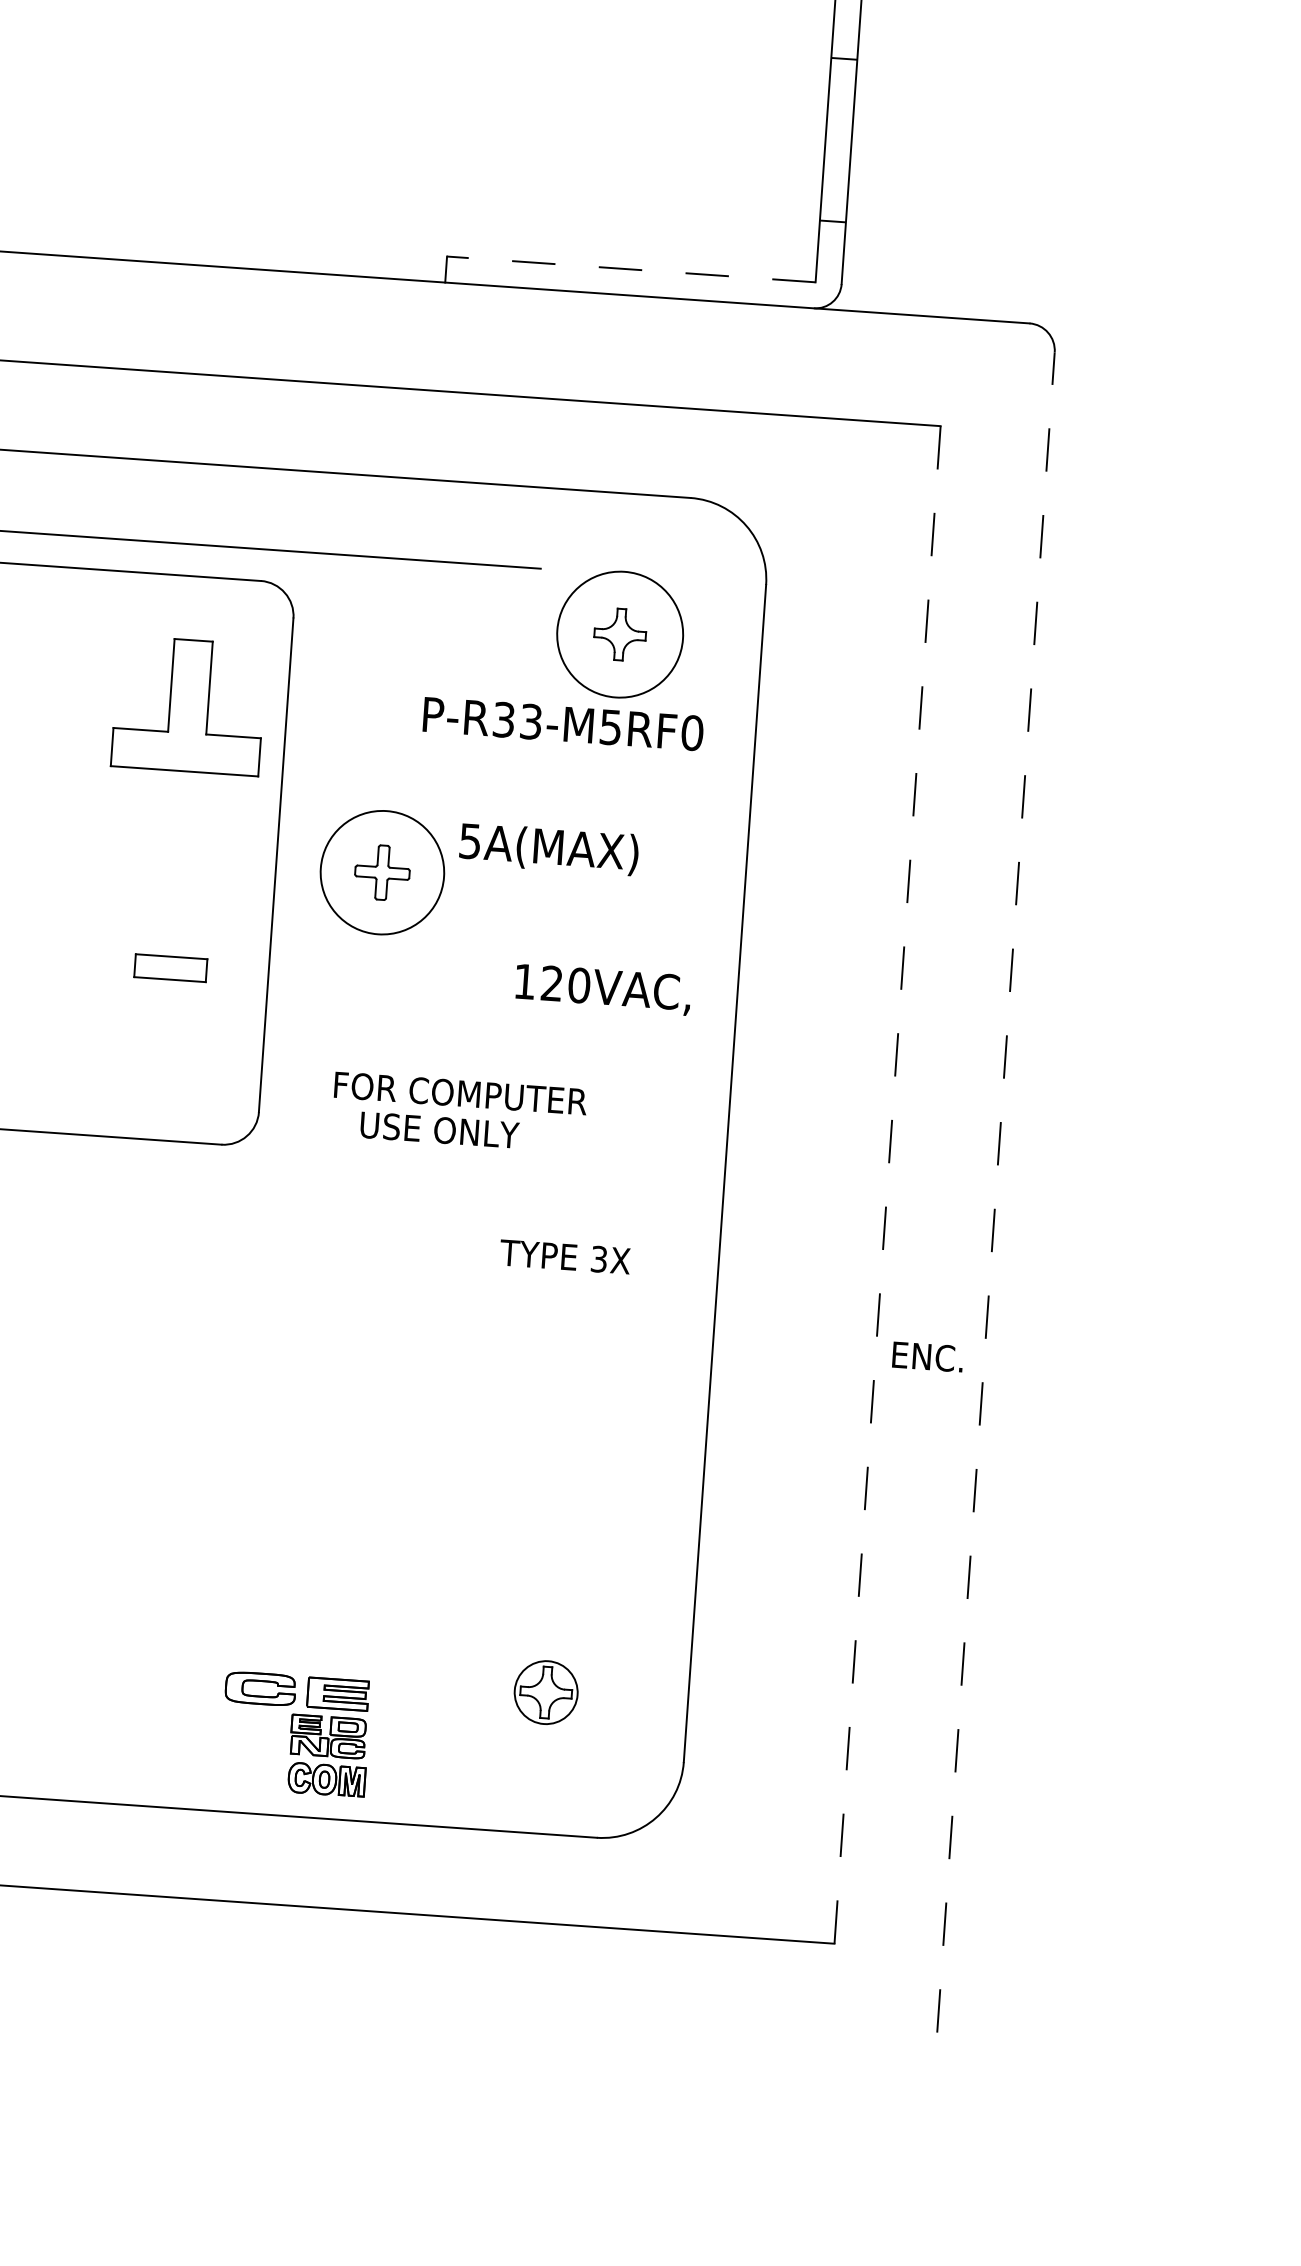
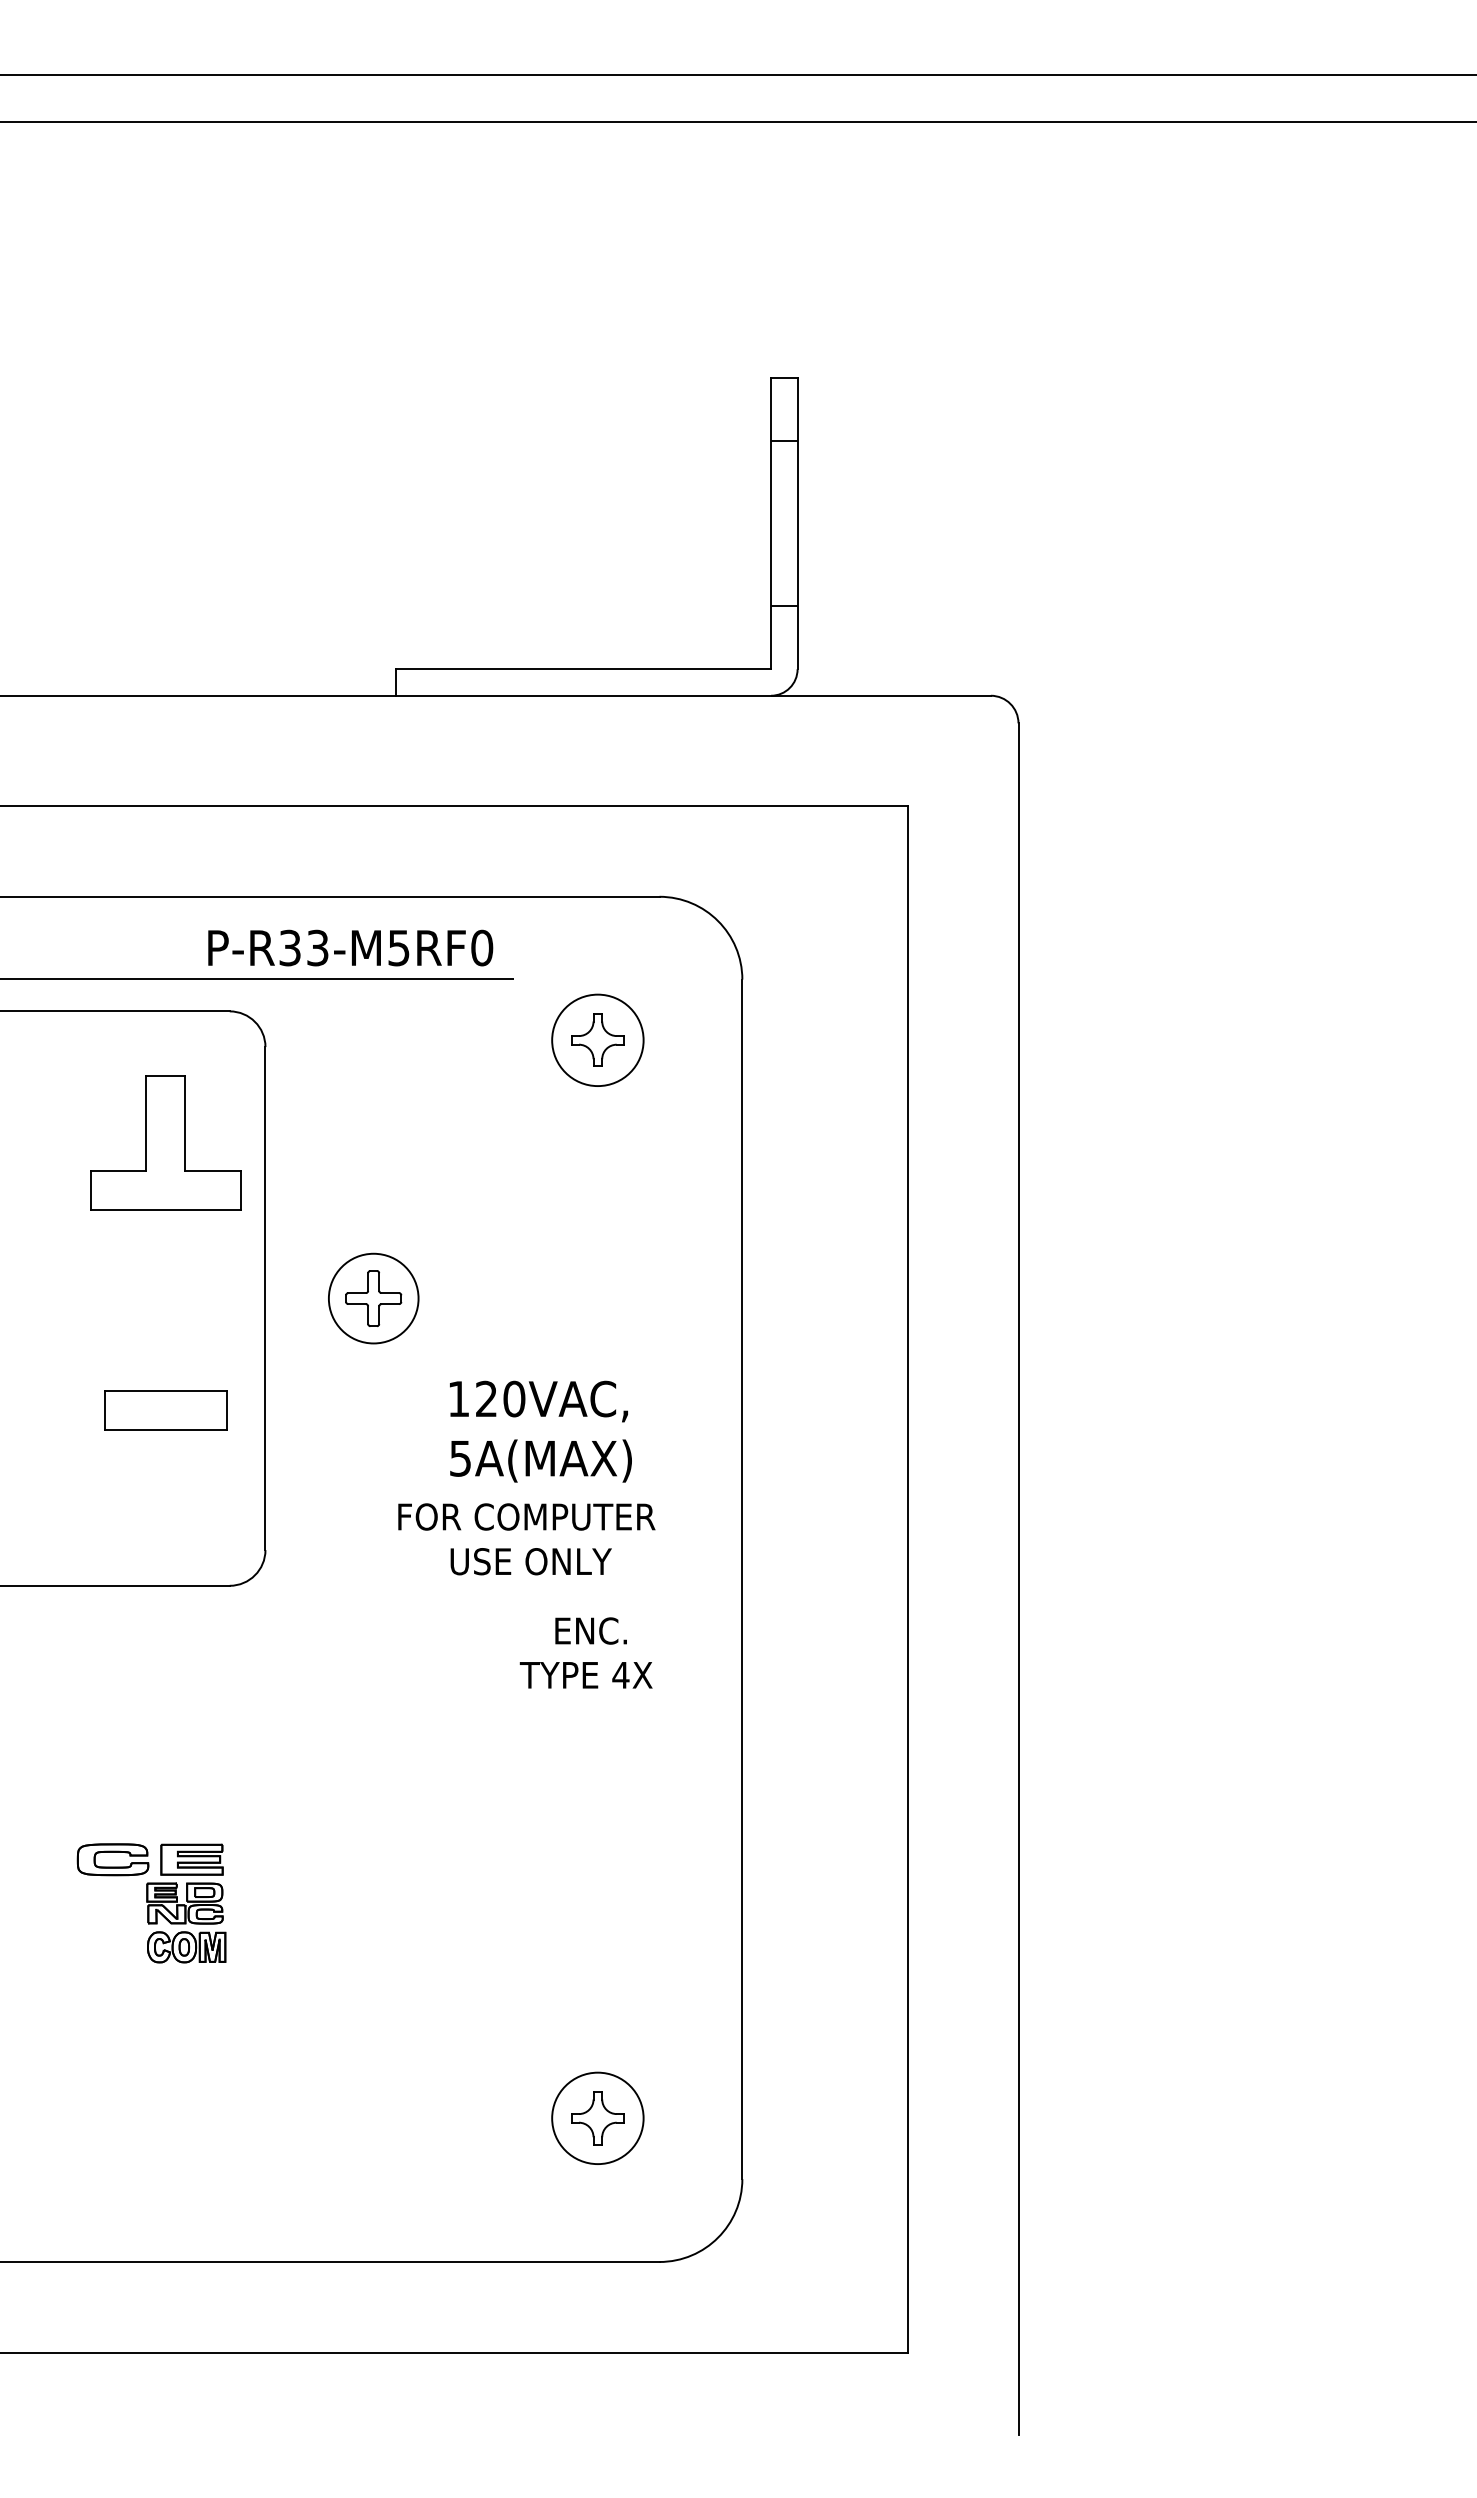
line: (631, 269) -> (583, 669), dashed -> solid
circle: (619, 634) -> (597, 1040), size x0.71
text: (563, 723) -> (350, 947), moved
text: (548, 848) -> (540, 1460), moved
circle: (382, 872) -> (373, 1298), size x0.71
part: (170, 968) -> (165, 1410), size x1.67
text: (602, 989) -> (538, 1401), moved
text: (460, 1093) -> (526, 1516), moved
text: (439, 1130) -> (530, 1561), moved
line: (888, 1185) -> (908, 1579), dashed -> solid
line: (996, 1191) -> (1018, 1578), dashed -> solid
text: (598, 1258) -> (620, 1674), 3X -> 4X
text: (927, 1356) -> (590, 1630), moved
circle: (545, 1692) -> (597, 2118), size x1.43
part: (295, 1734) -> (151, 1903), moved

